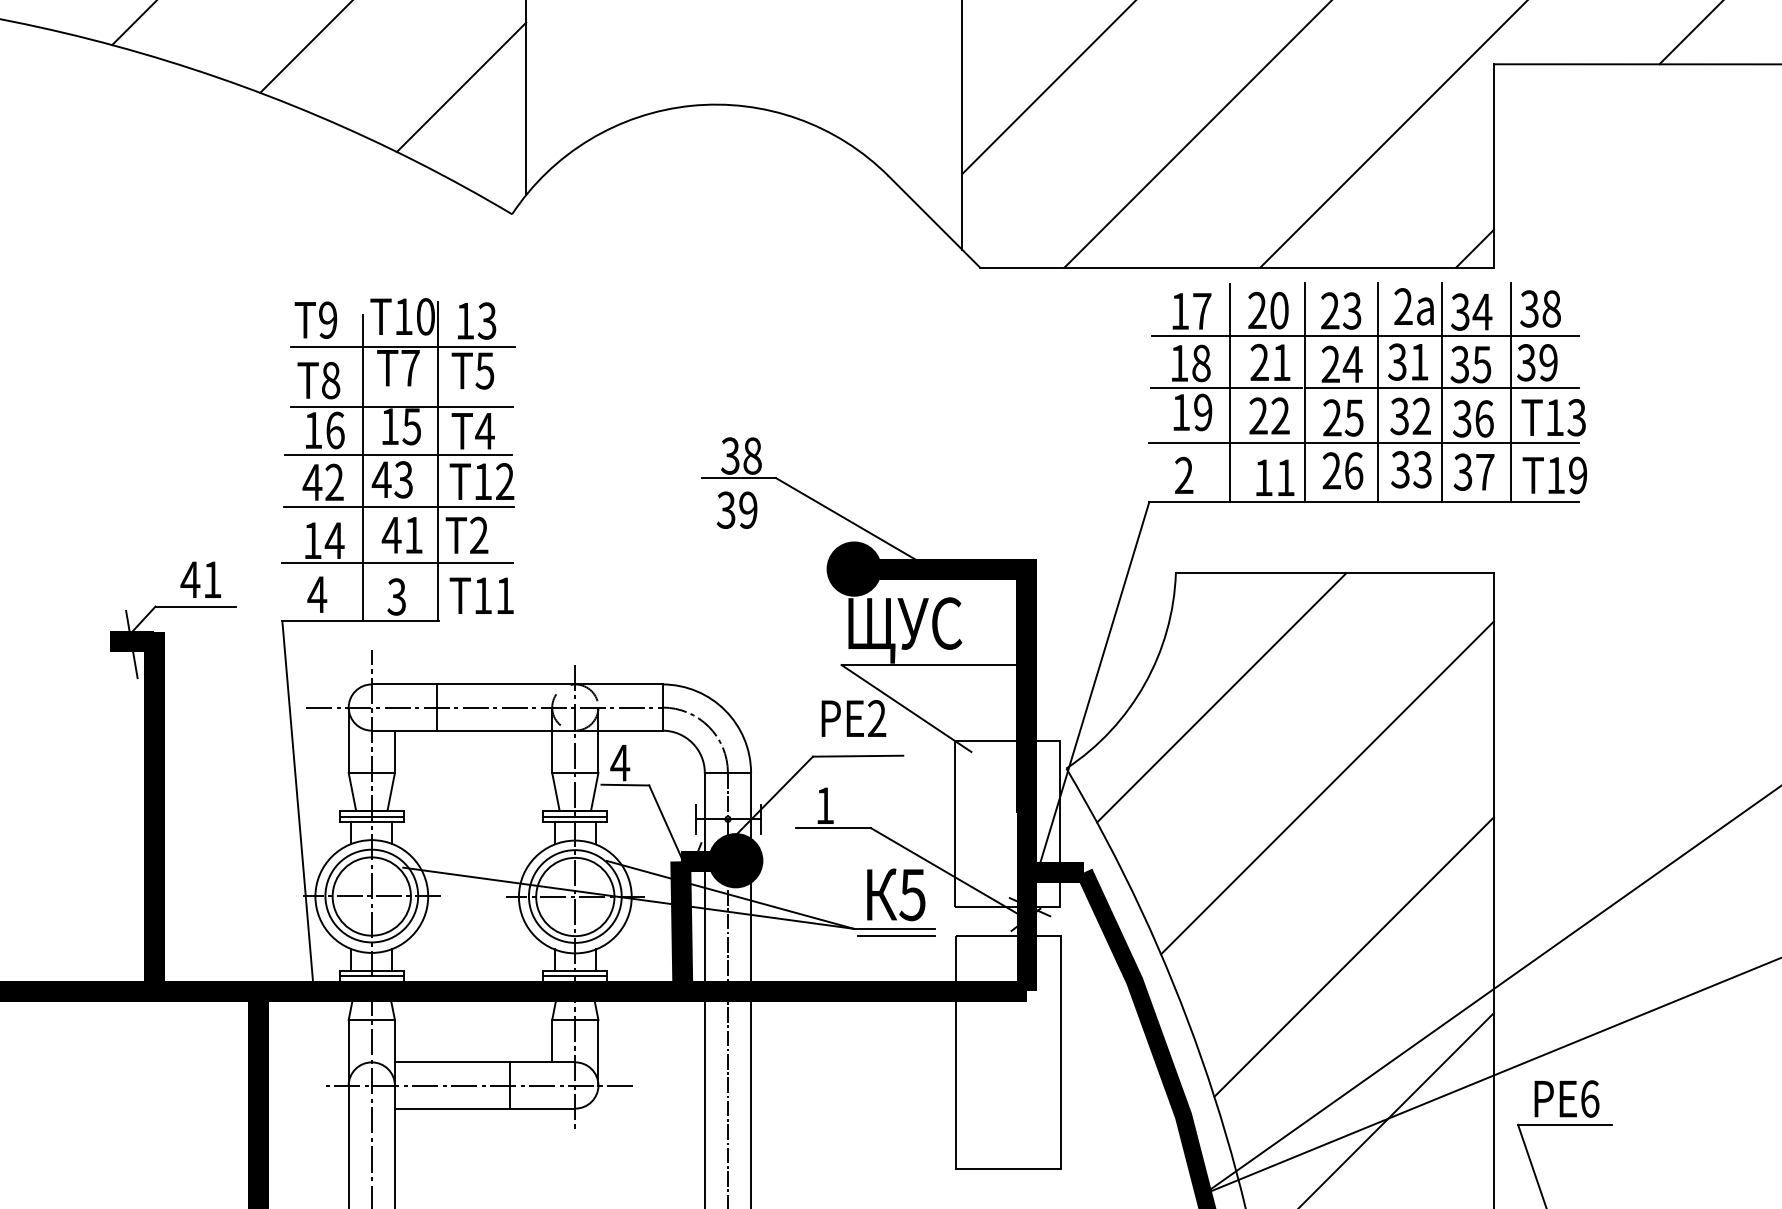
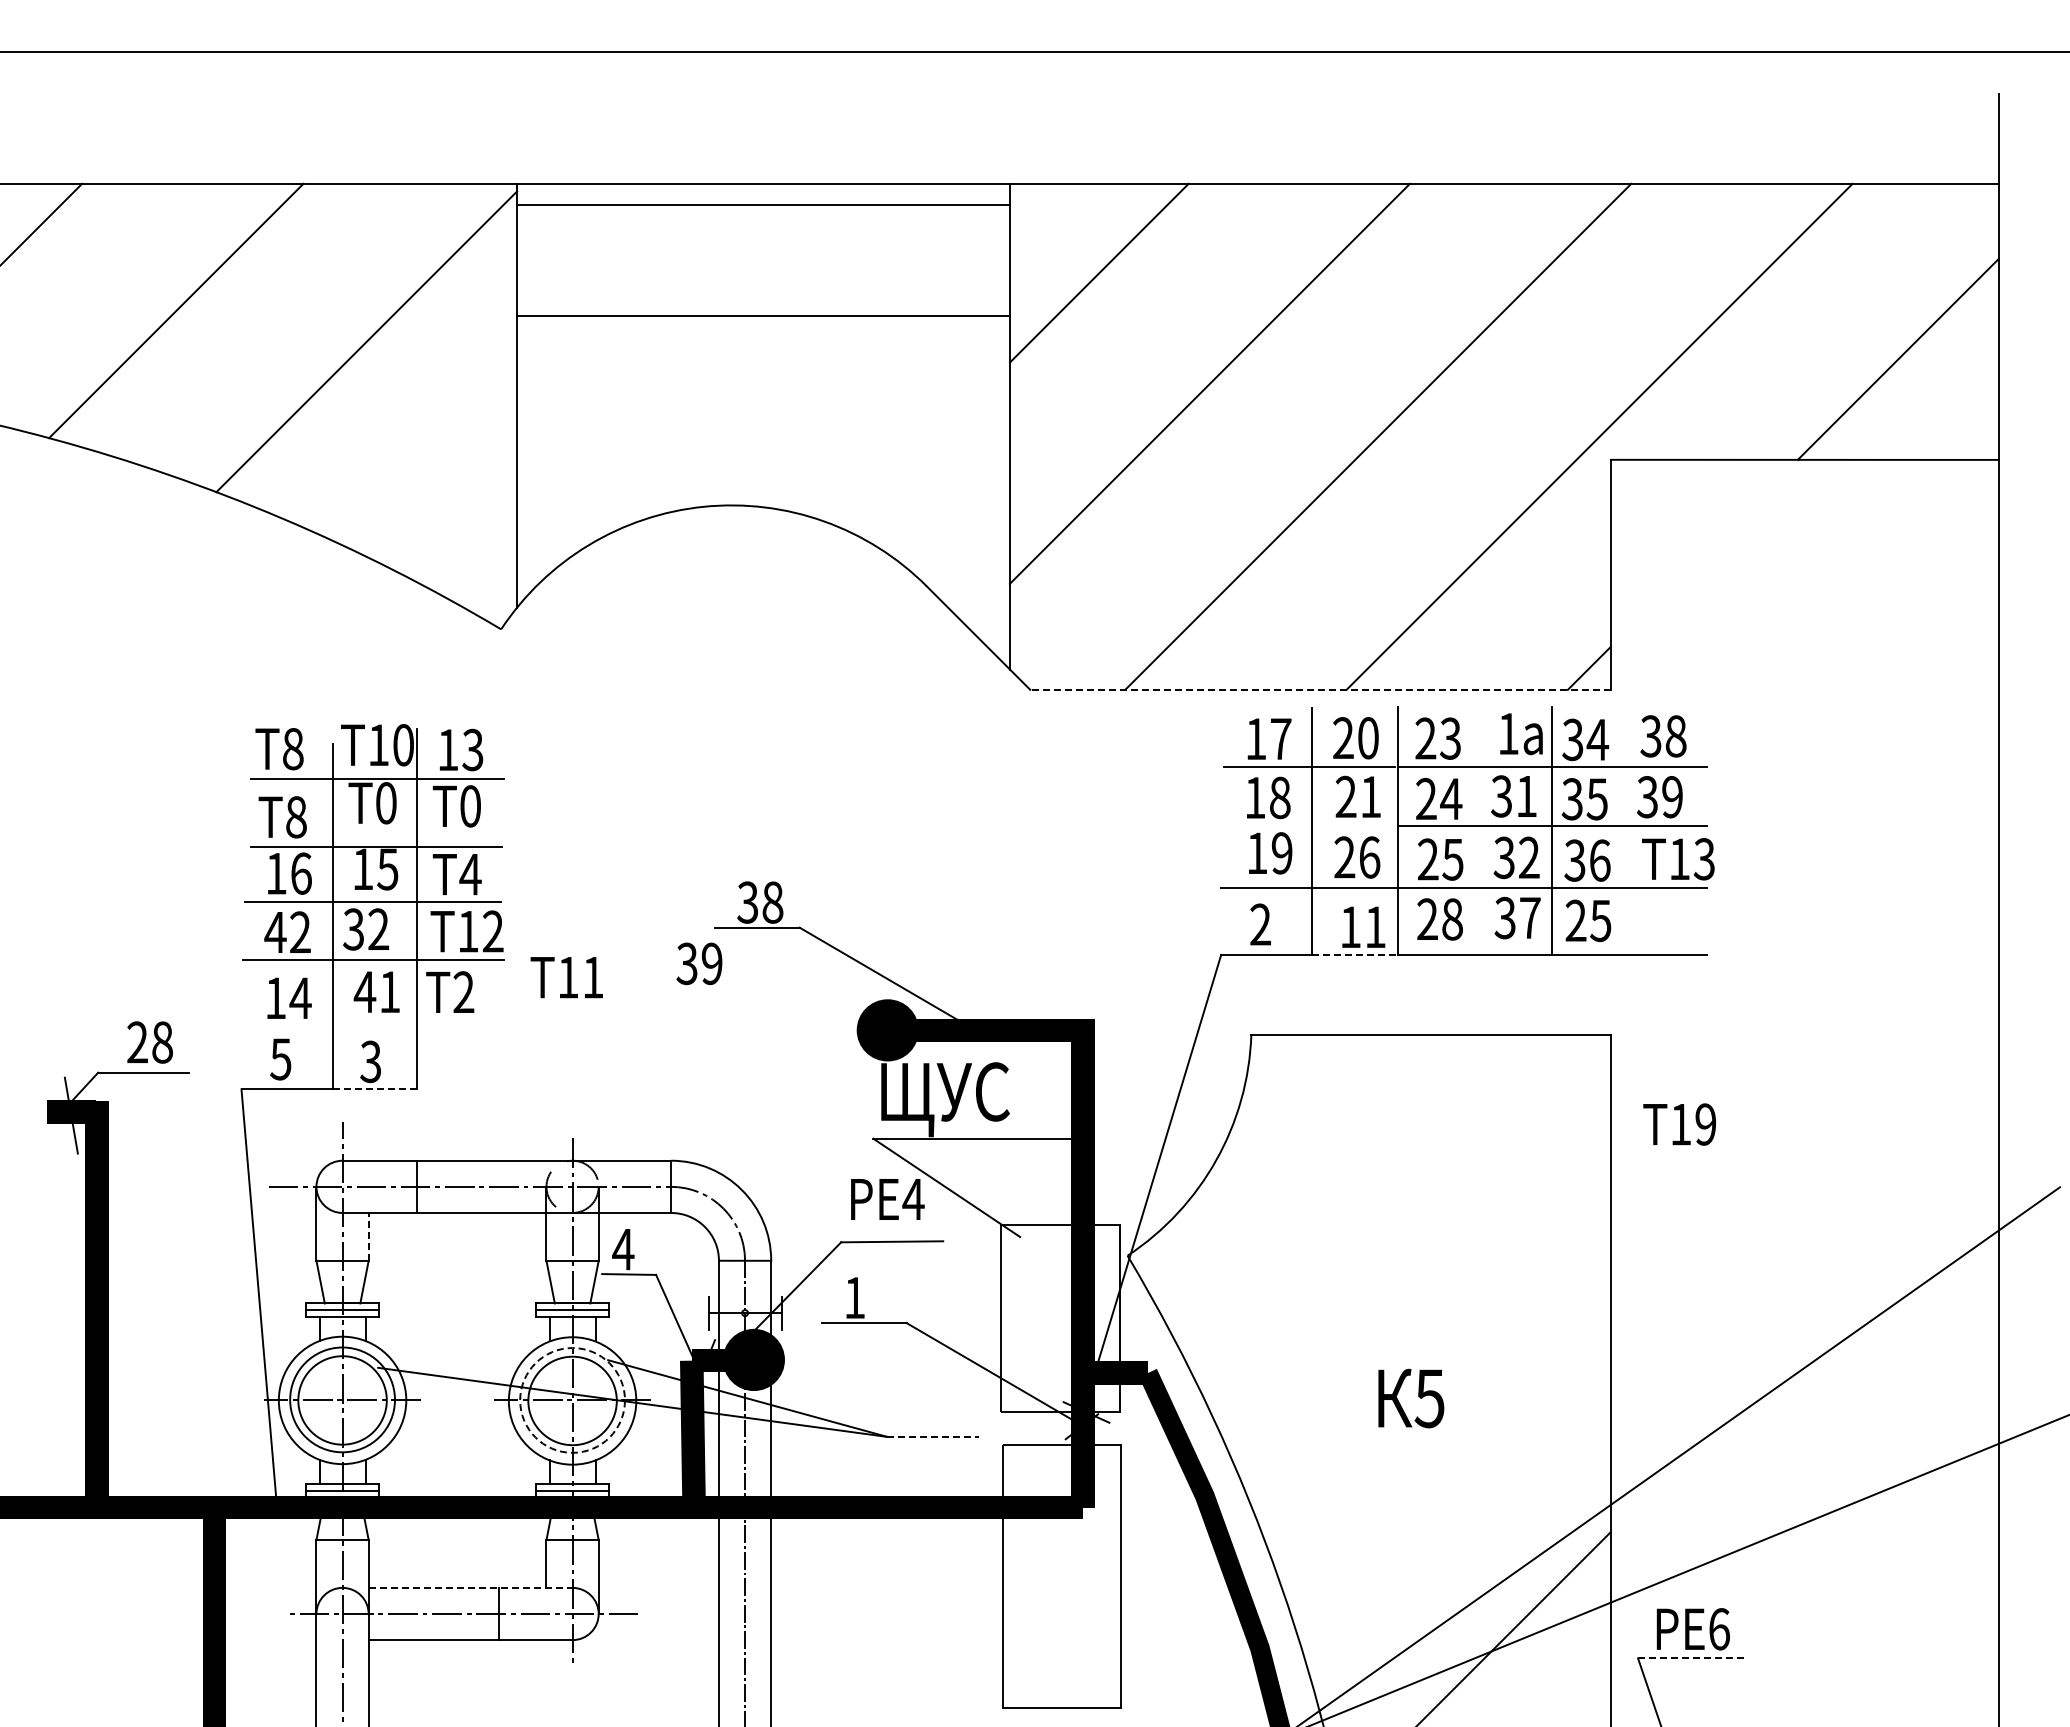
line: (461, 87) -> (443, 485), removed
line: (1237, 267) -> (1320, 689), solid -> dashed
text: (1403, 306) -> (1508, 733), 2a -> 1a
text: (328, 319) -> (293, 748), T9 -> T8
text: (410, 368) -> (386, 803), T7 -> T0
text: (484, 371) -> (469, 806), T5 -> T0
line: (1225, 387) -> (1307, 825), removed
line: (1378, 392) -> (1480, 830), removed
line: (1510, 392) -> (1629, 830), removed
text: (1280, 416) -> (1369, 857), 22 -> 26
text: (1422, 469) -> (1529, 917), 33 -> 37
text: (1353, 471) -> (1452, 919), 26 -> 28
text: (1474, 471) -> (1588, 920), 37 -> 25
text: (1554, 475) -> (1679, 1124), moved
text: (392, 479) -> (365, 929), 43 -> 32
line: (1268, 501) -> (1355, 954), solid -> dashed
text: (737, 509) -> (699, 963), moved
line: (397, 562) -> (371, 1022), removed
text: (200, 579) -> (149, 1042), 41 -> 28
text: (316, 594) -> (280, 1059), 4 -> 5
text: (481, 595) -> (566, 977), moved
line: (400, 621) -> (375, 1089), solid -> dashed
line: (1221, 697) -> (1302, 1175), removed
text: (876, 717) -> (913, 1198), PE2 -> PE4
line: (394, 751) -> (368, 1236), solid -> dashed
line: (1327, 787) -> (1422, 1277), removed
text: (896, 894) -> (1411, 1398), moved
circle: (575, 896) -> (572, 1400), solid -> dashed
line: (893, 928) -> (932, 1436), solid -> dashed
line: (896, 936) -> (935, 1445), removed
line: (1353, 956) -> (1452, 1468), removed
line: (485, 1062) -> (470, 1587), solid -> dashed
line: (1565, 1124) -> (1691, 1658), solid -> dashed

